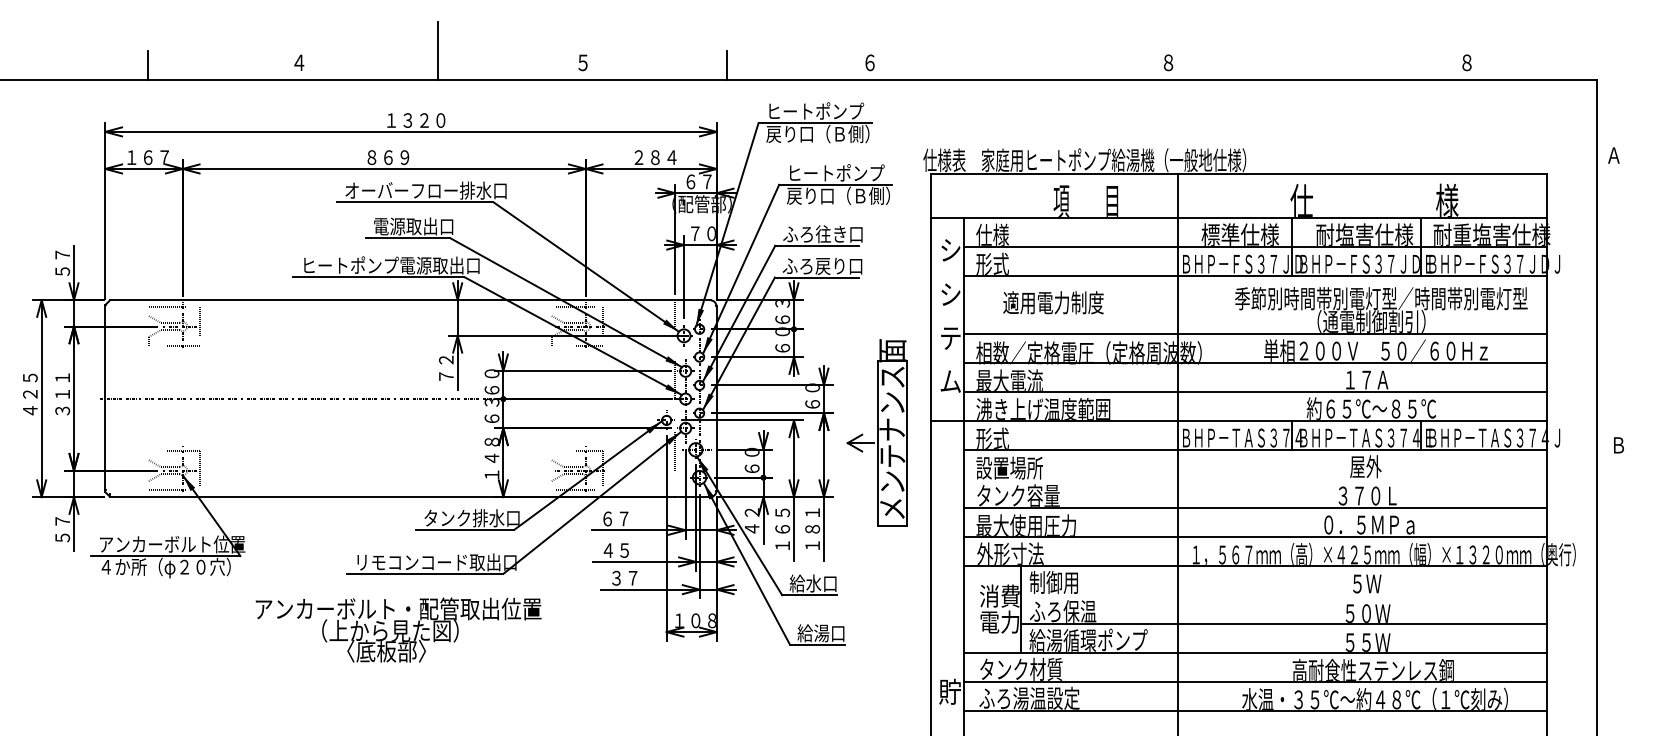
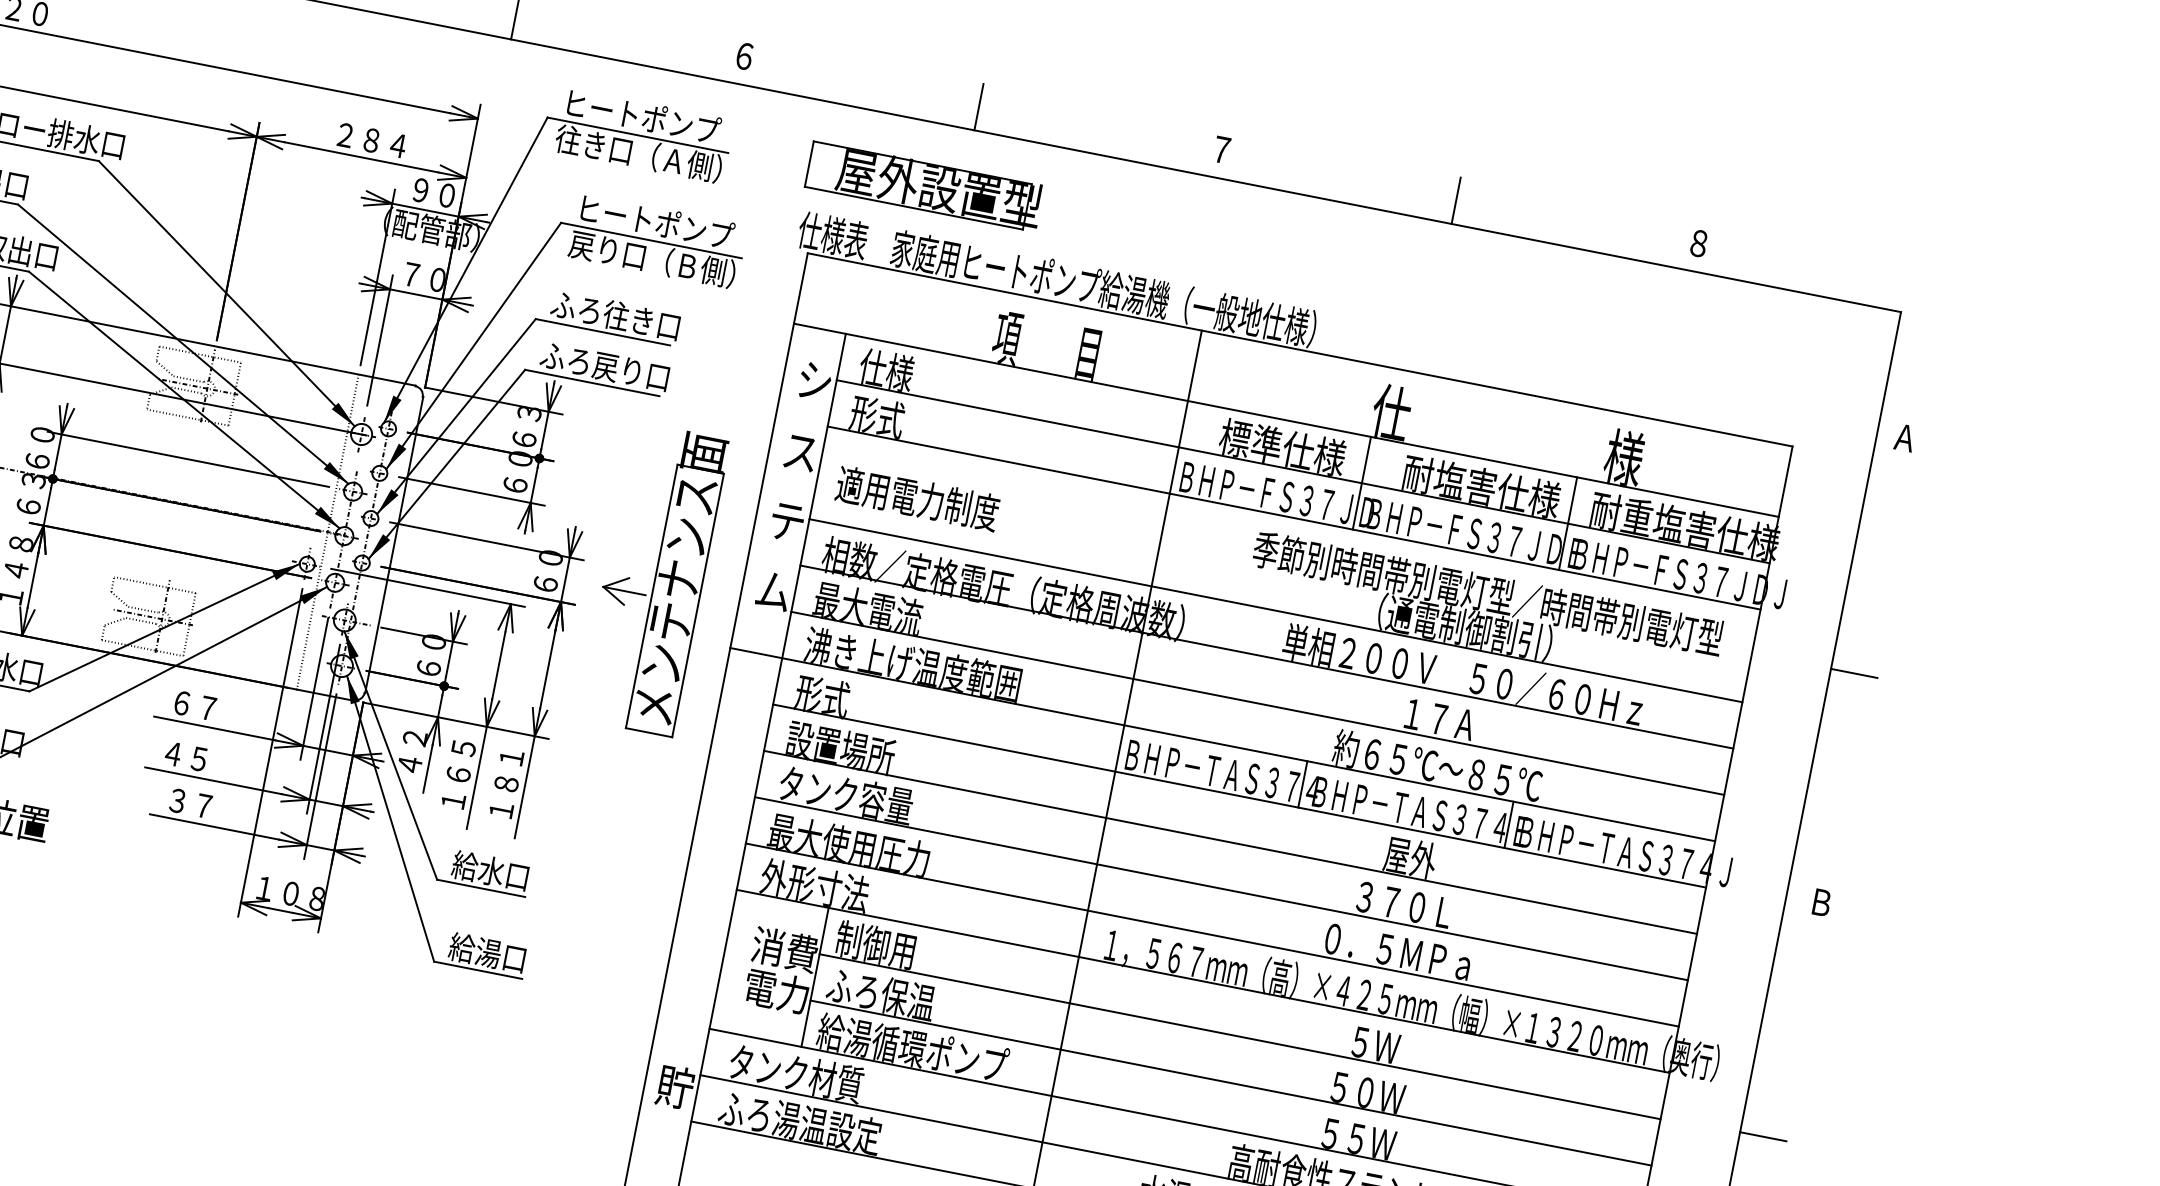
text: (1168, 62) -> (1221, 149), ８ -> ７
line: (1017, 65) -> (979, 106), added
line: (1315, 65) -> (1456, 200), added
part: (993, 119) -> (924, 185), added
text: (805, 133) -> (619, 149), 戻り口（Ｂ側） -> 往き口（Ａ側）
text: (698, 181) -> (433, 192), ６７ -> ９０
text: (950, 294) -> (800, 451), シ -> ス
text: (1053, 302) -> (917, 498), moved
line: (1610, 303) -> (1853, 673), added
part: (876, 432) -> (652, 579), moved
line: (1255, 478) -> (1230, 841), added
line: (1610, 593) -> (1762, 1137), added
line: (1284, 594) -> (1240, 1036), added

